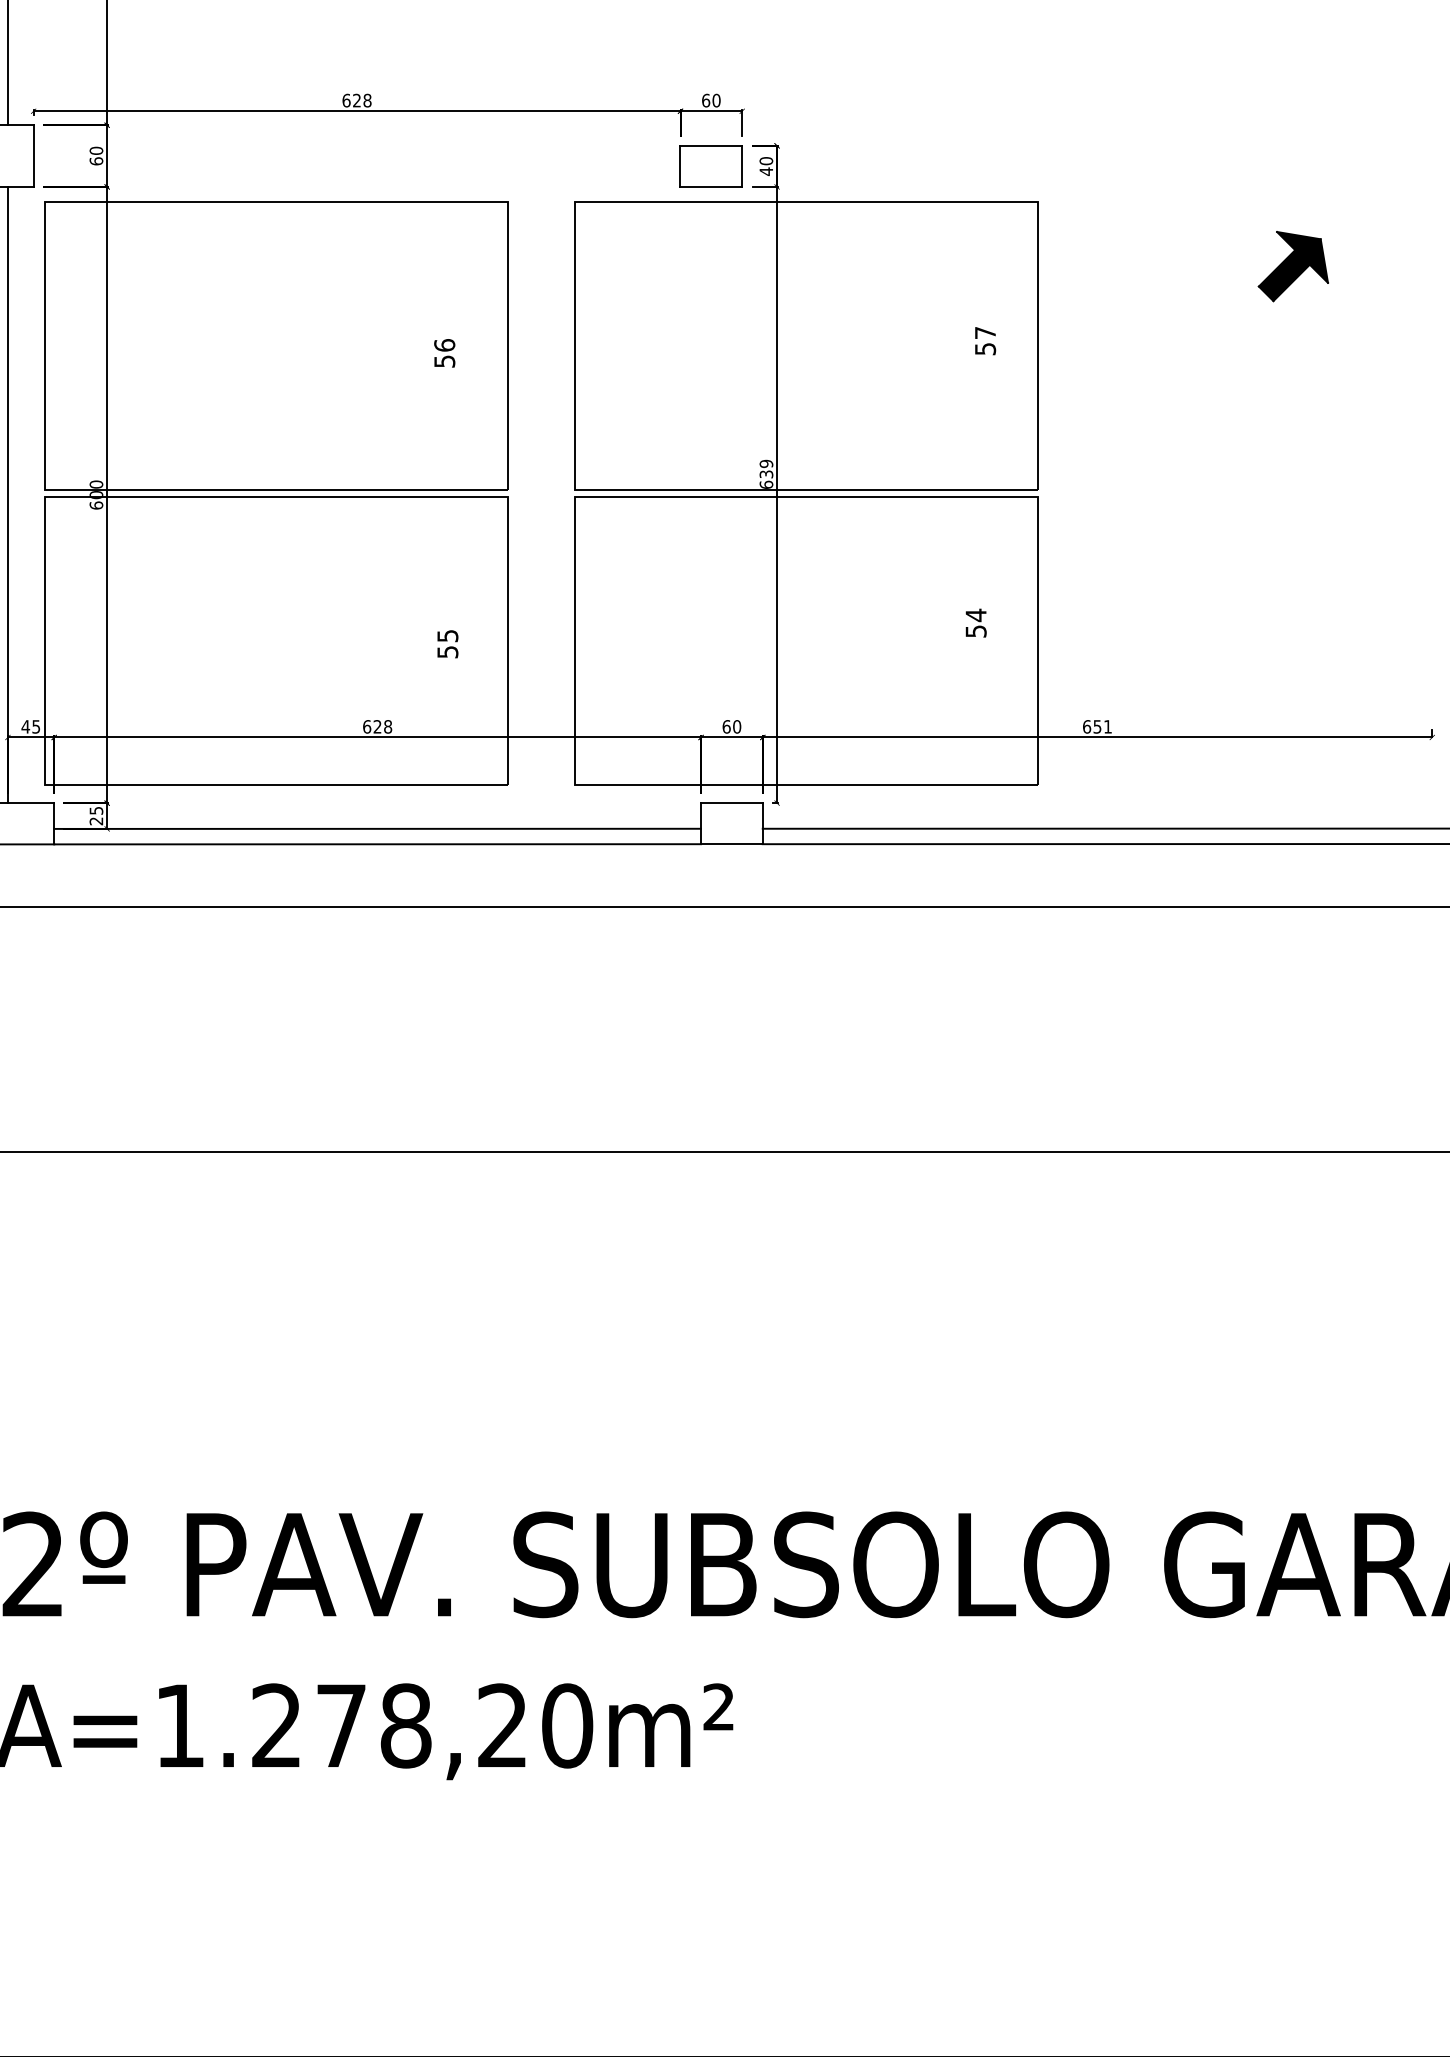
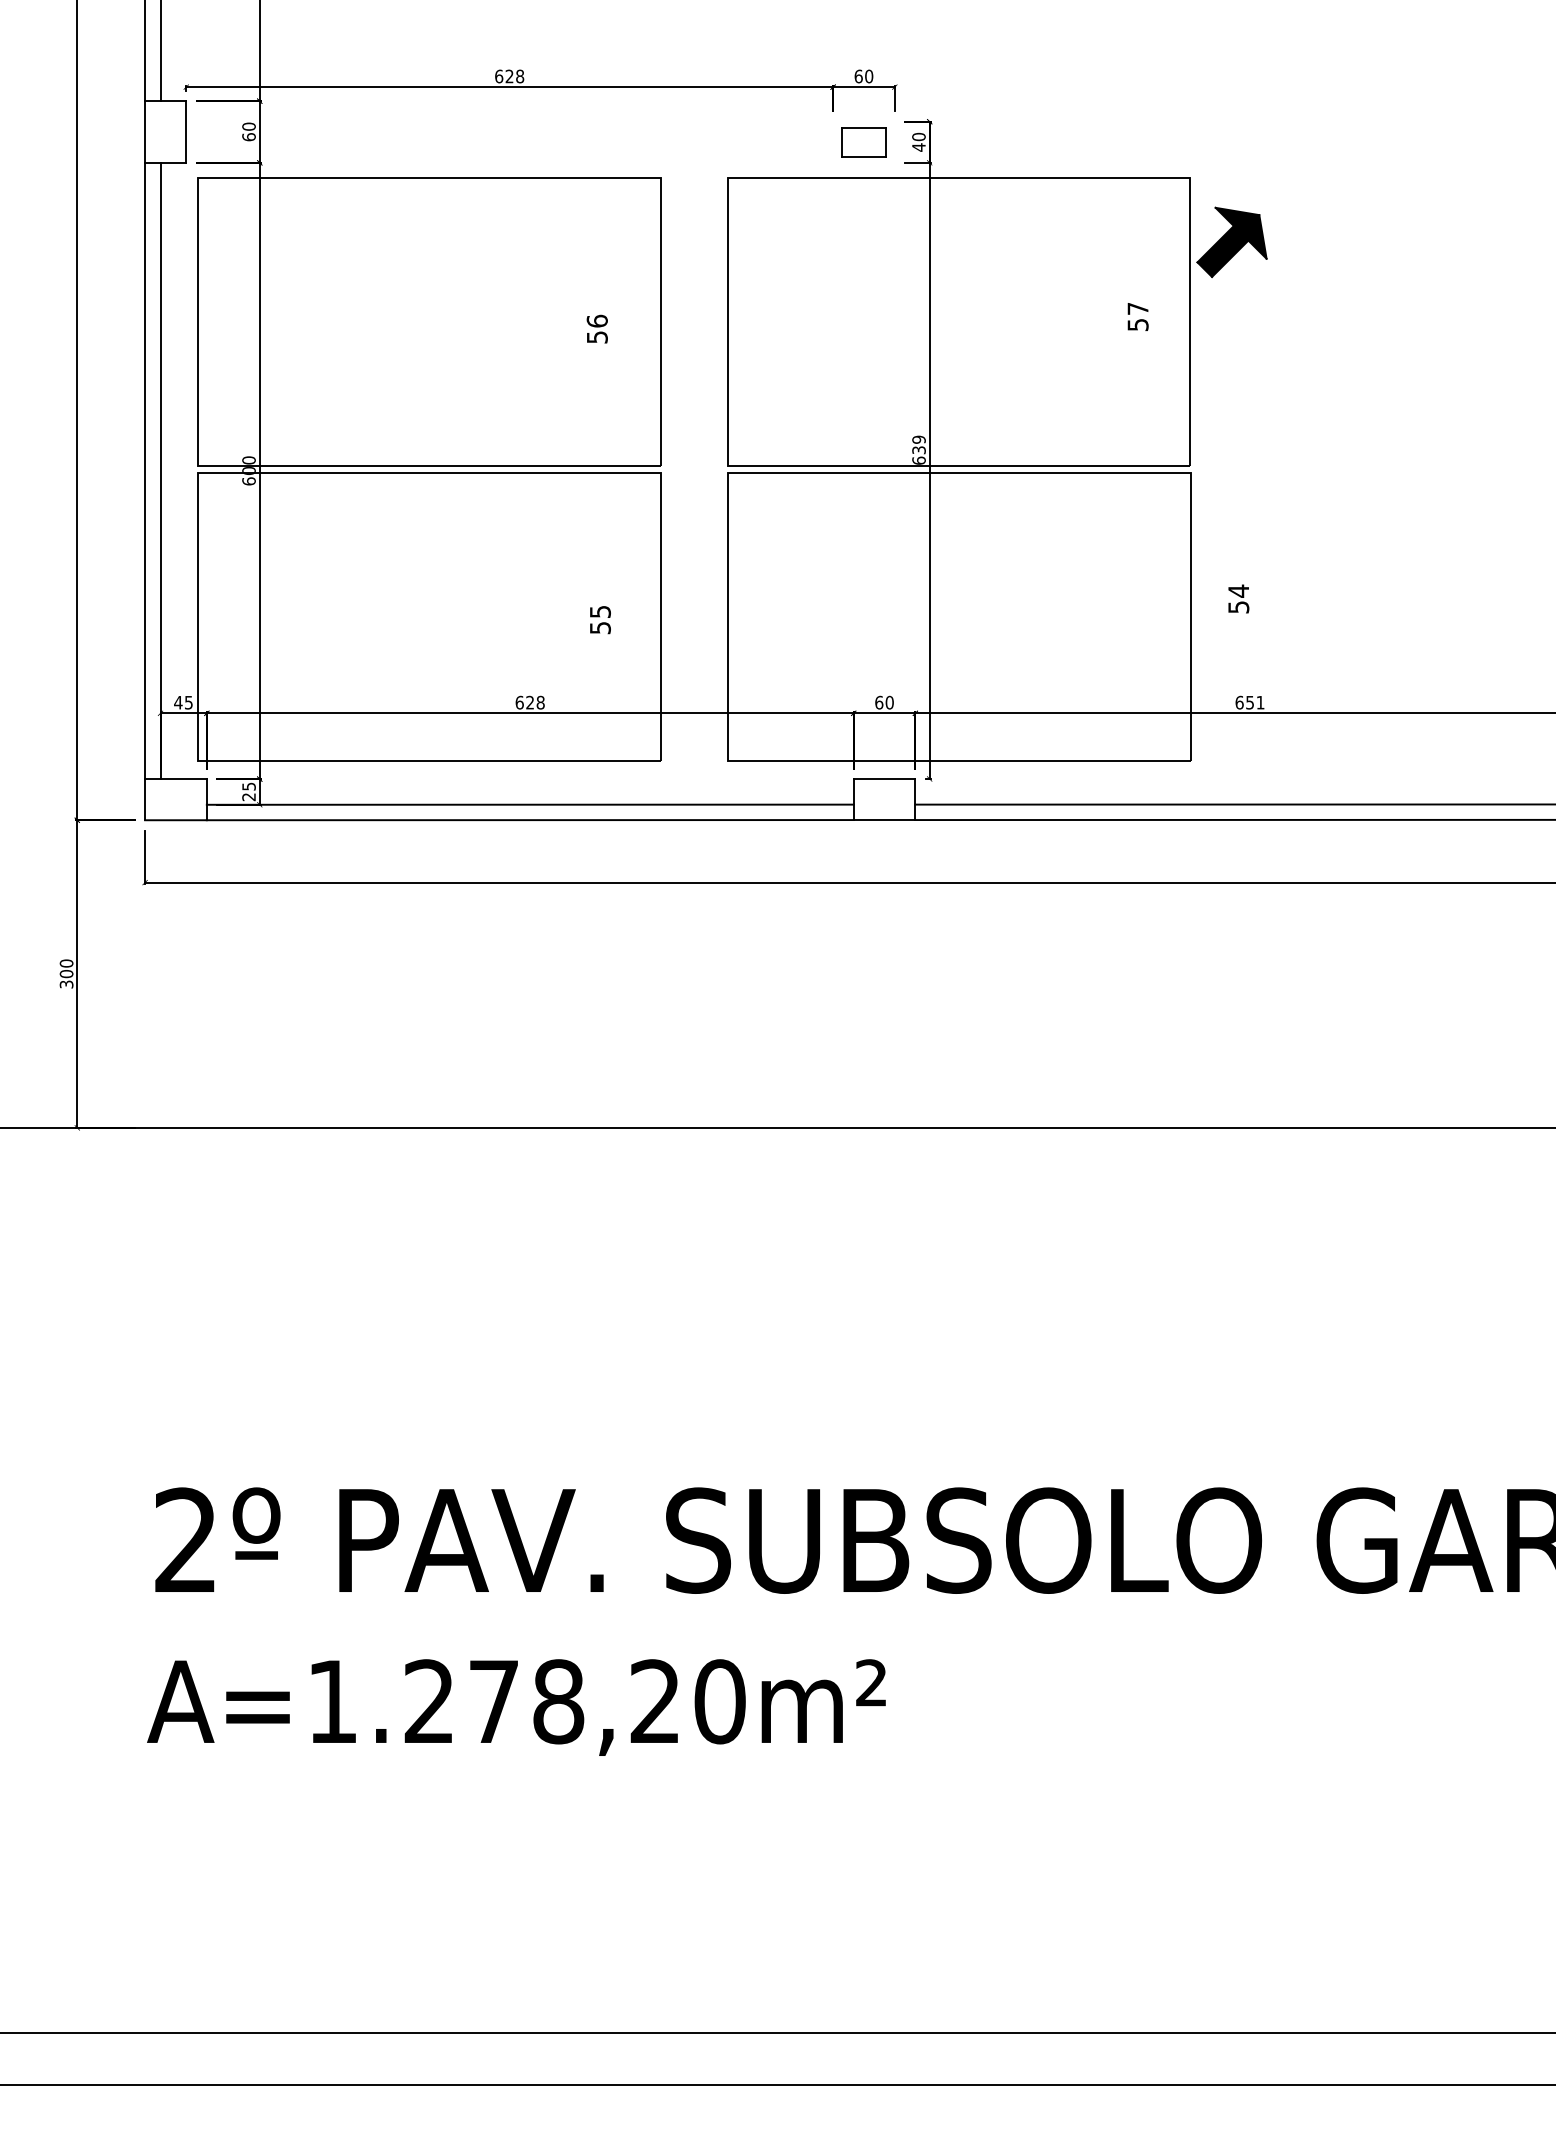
part: (710, 166) -> (863, 142), size x0.7
part: (1292, 266) -> (1231, 242), moved
text: (975, 622) -> (1238, 598), moved

